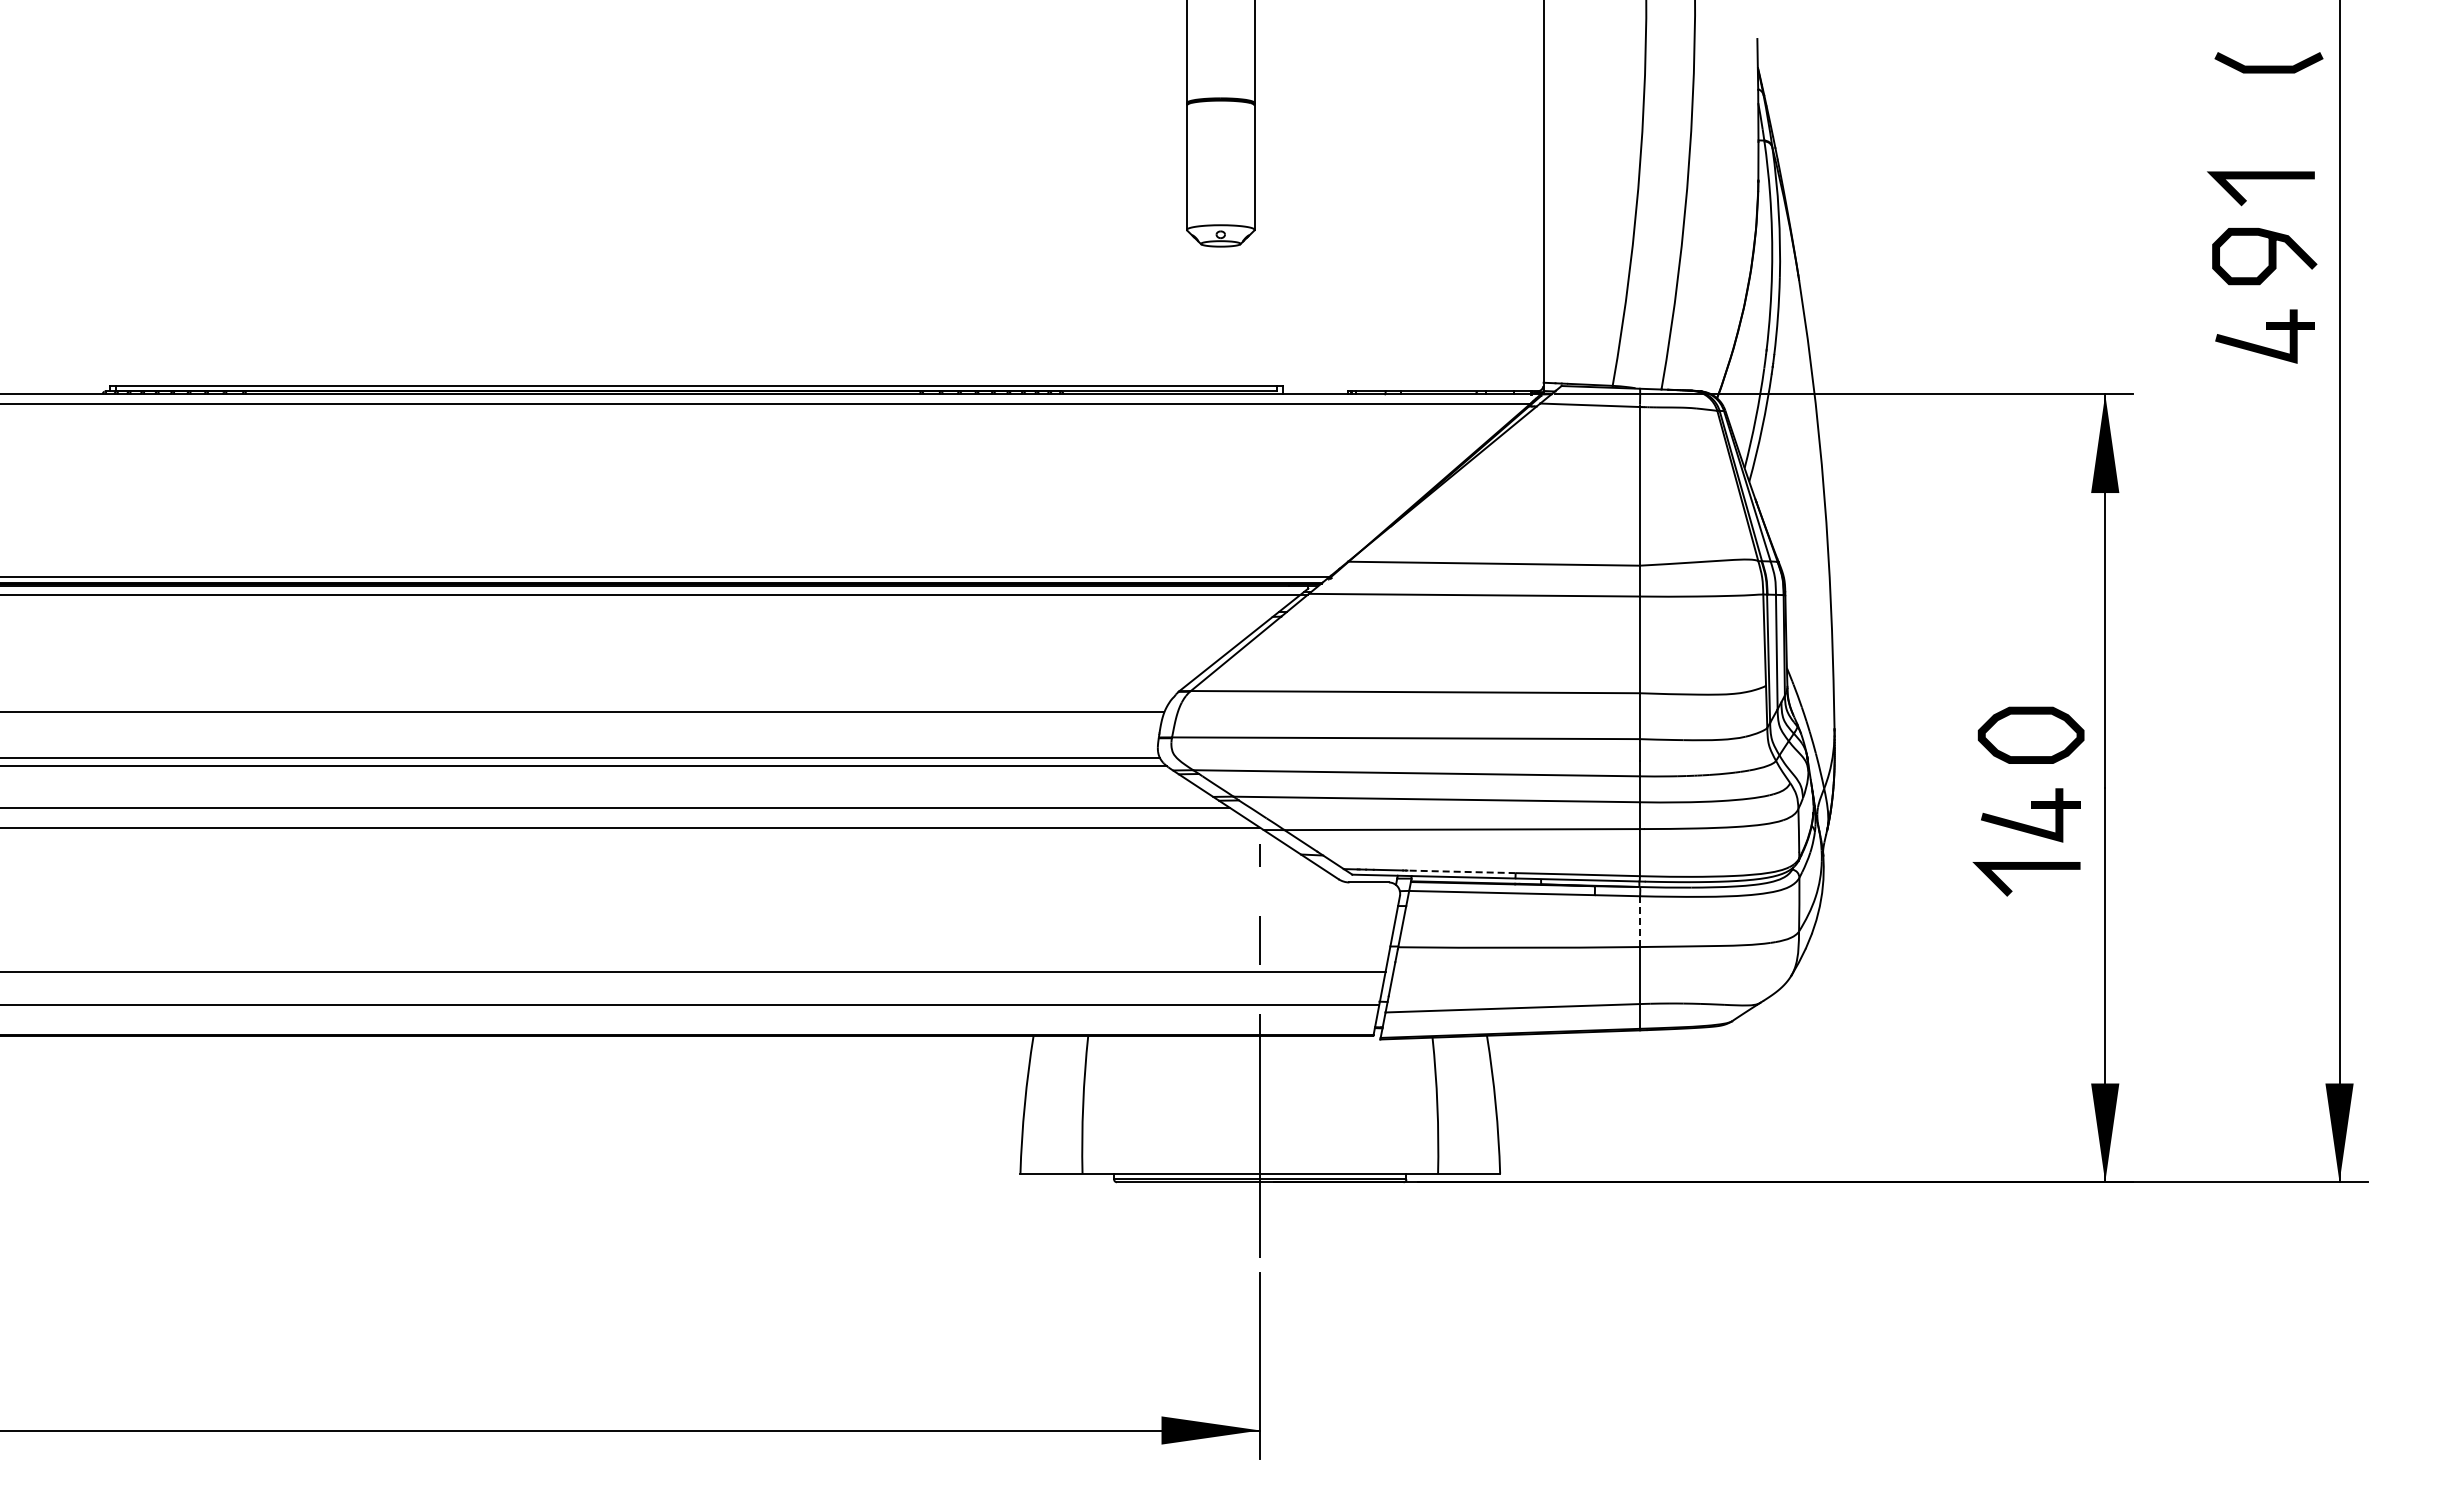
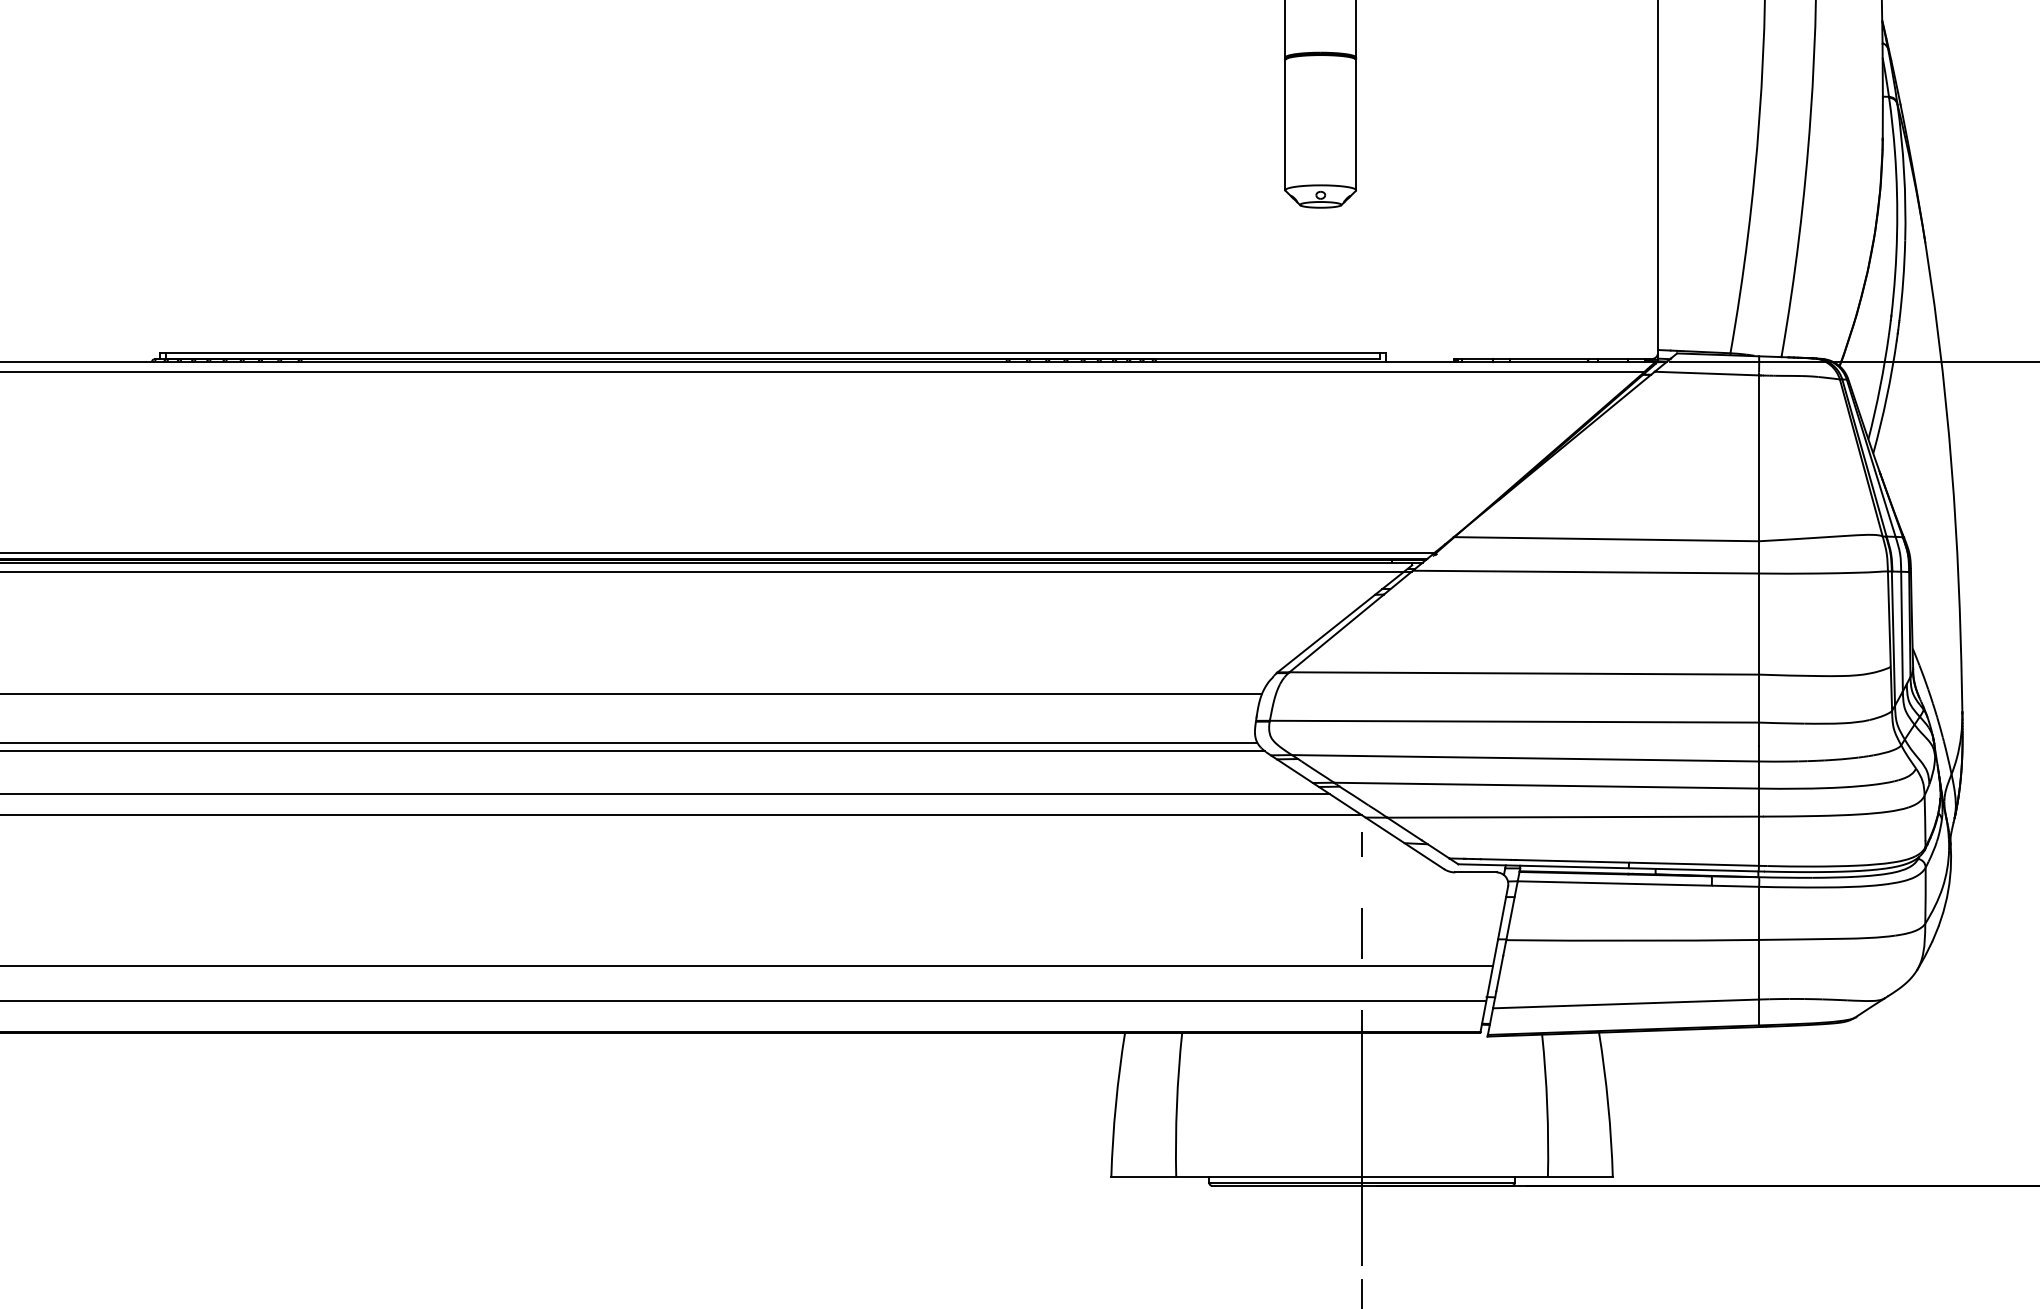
line: (1461, 871) -> (1572, 860), dashed -> solid
line: (1640, 922) -> (1759, 914), dashed -> solid

